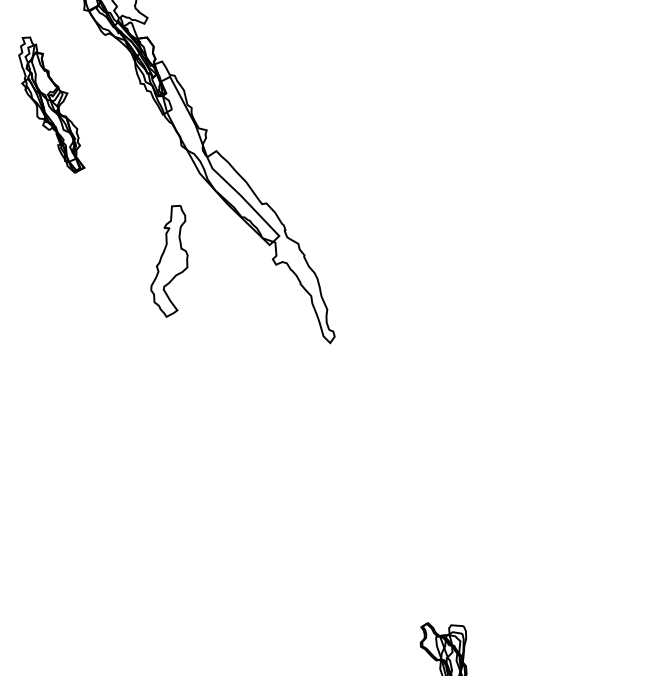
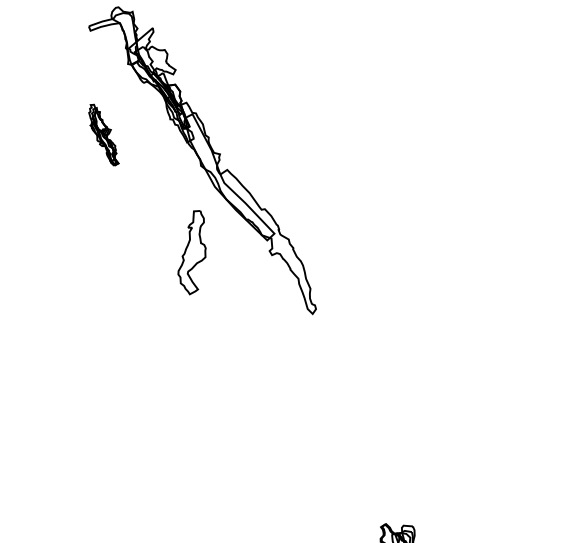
part: (51, 103) -> (103, 134), size x0.6

